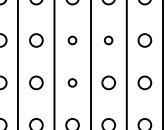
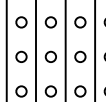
part: (72, 40) -> (21, 22), size x1.67
part: (108, 40) -> (50, 22), size x1.67
part: (72, 82) -> (21, 56), size x1.67

